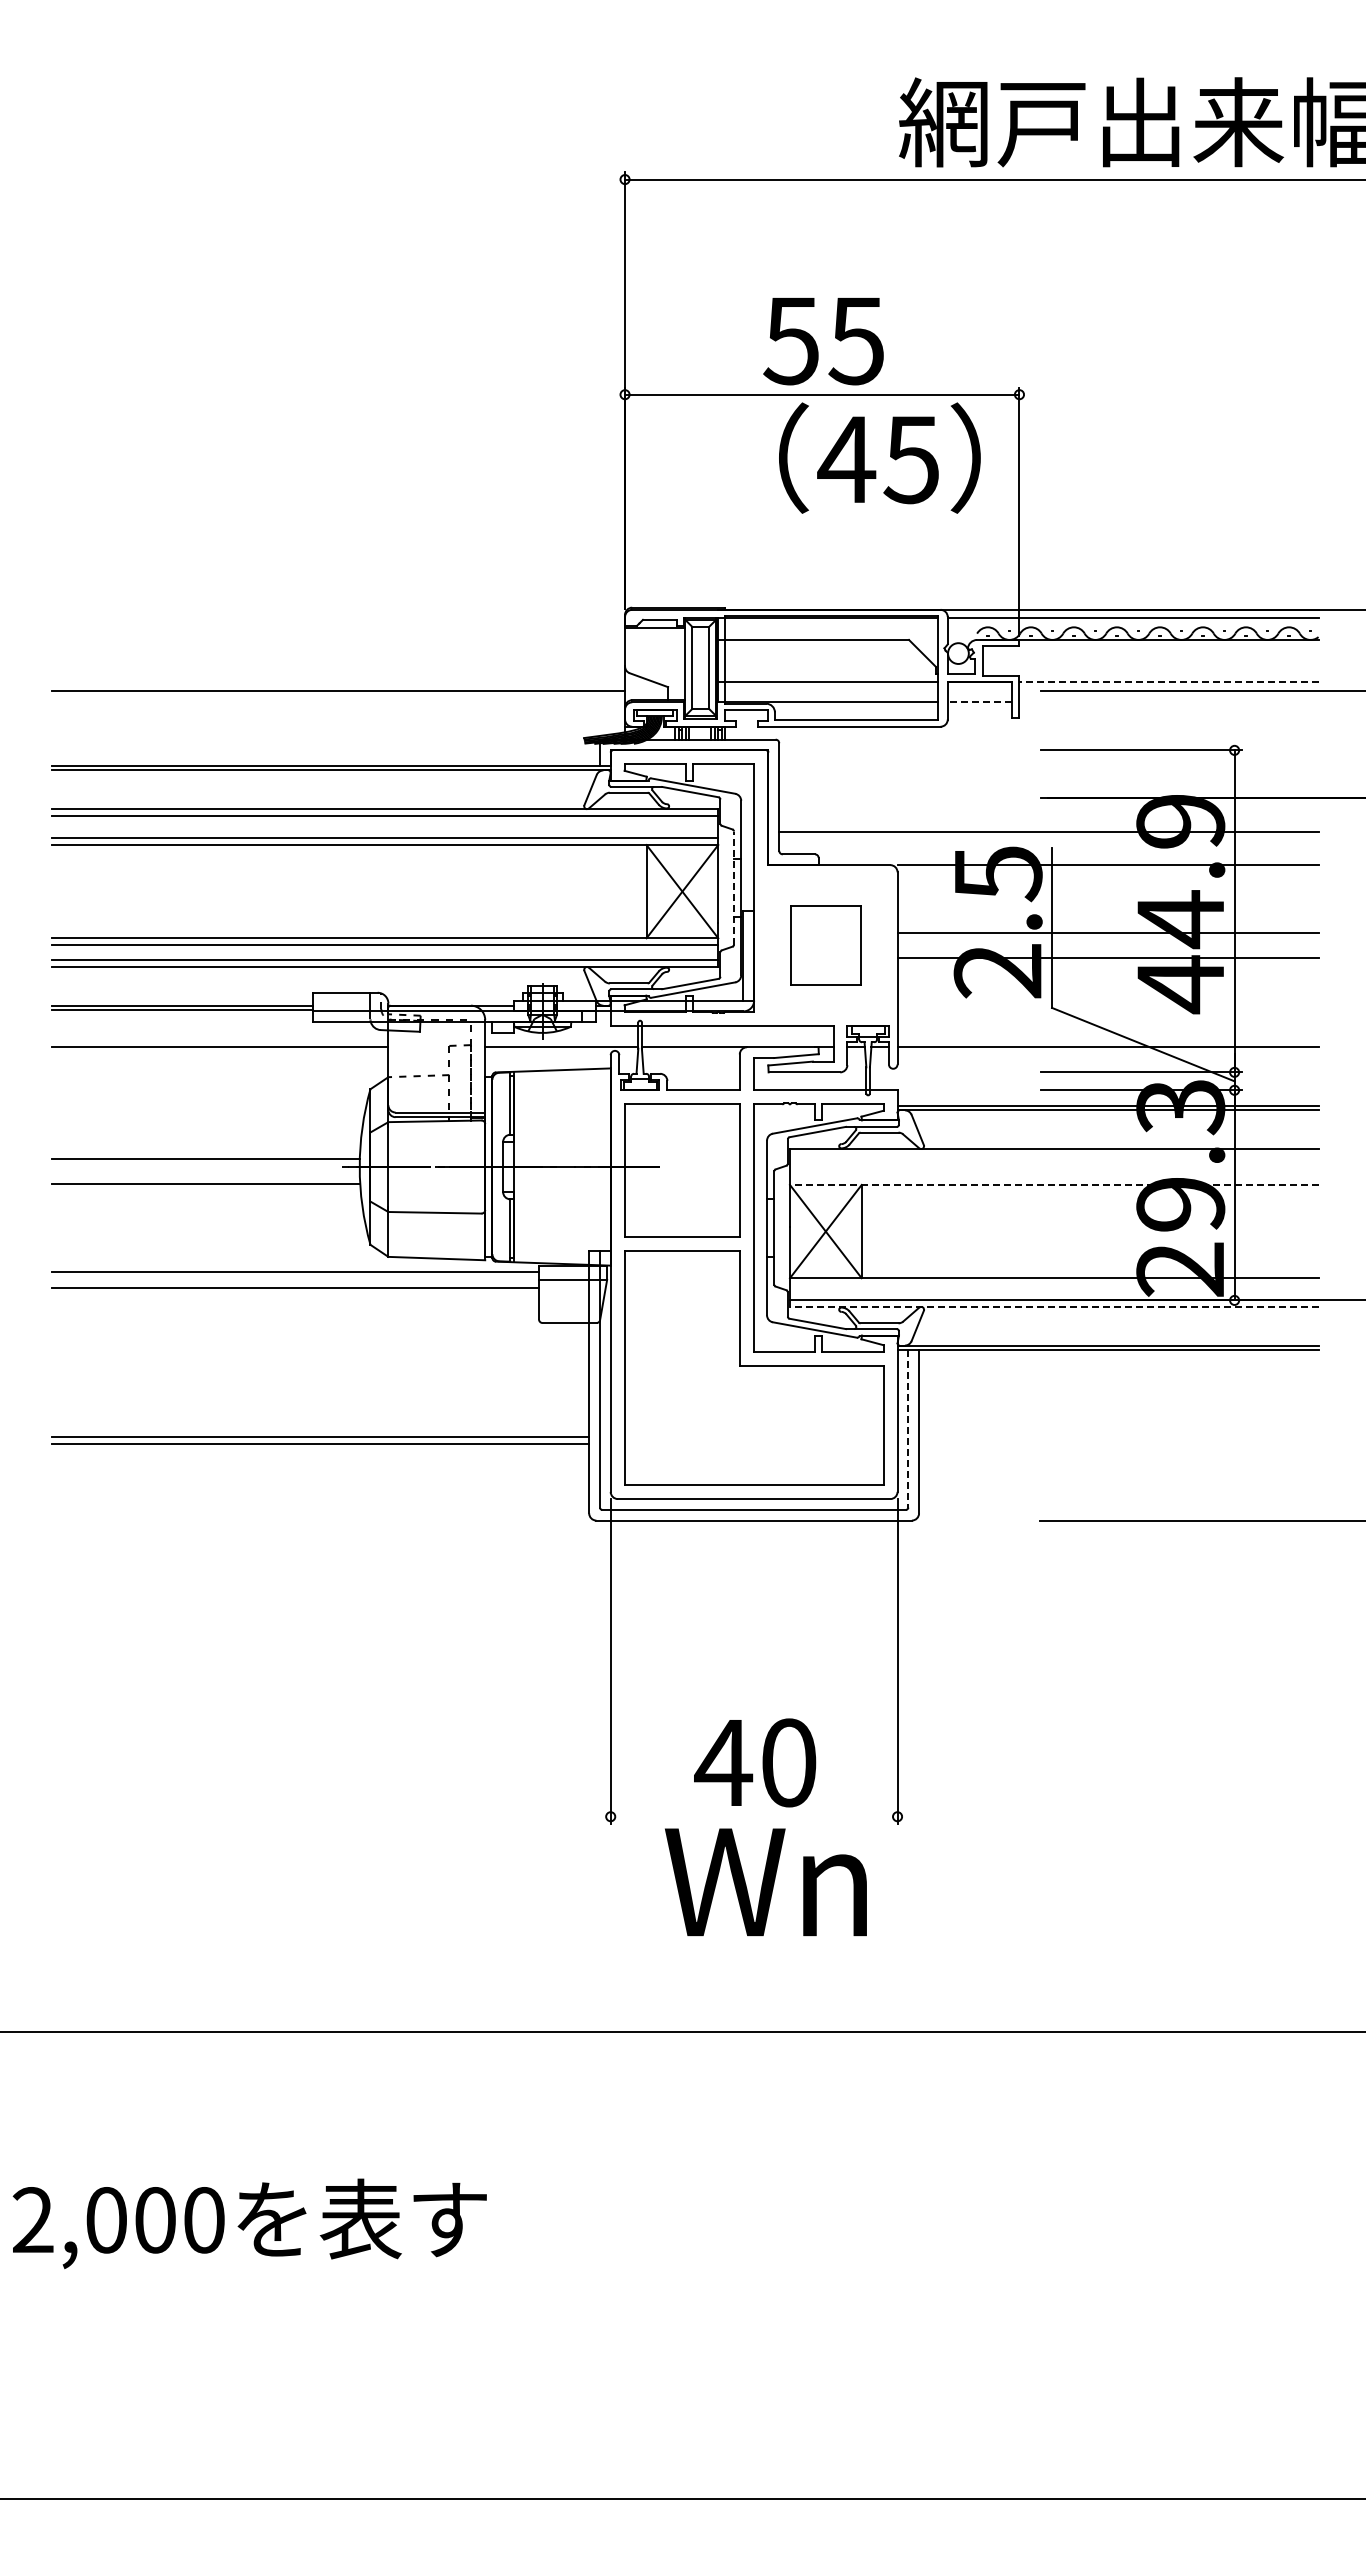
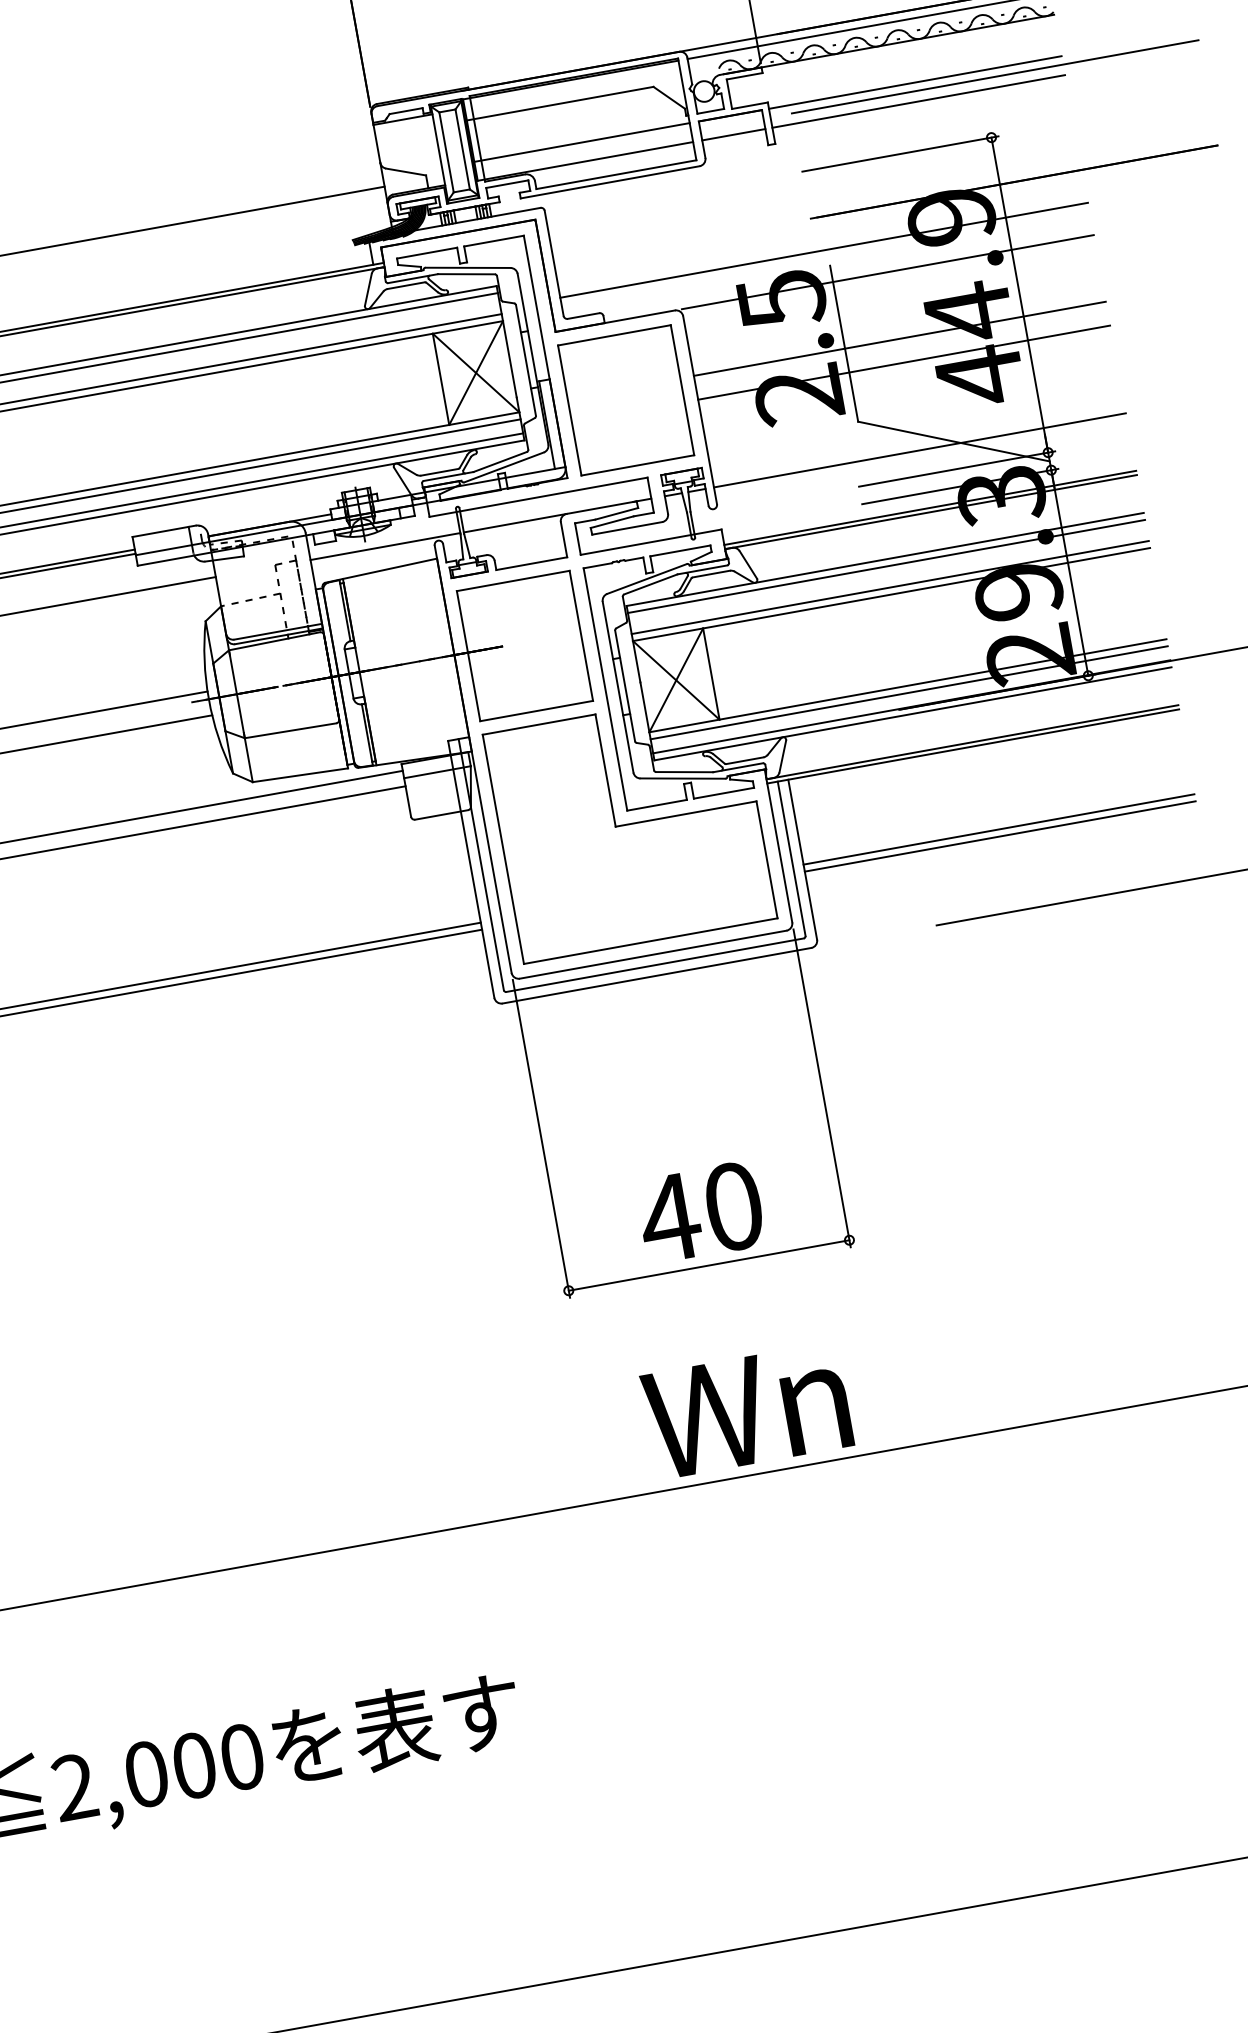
line: (1168, 682) -> (914, 82), dashed -> solid
line: (979, 701) -> (733, 134), dashed -> solid
line: (1168, 701) -> (918, 101), added
line: (734, 888) -> (526, 360), dashed -> solid
part: (825, 945) -> (625, 400), size x1.67
line: (1053, 1156) -> (885, 566), added
line: (1053, 1177) -> (889, 587), added
line: (1053, 1184) -> (890, 594), dashed -> solid
line: (1053, 1285) -> (908, 693), added
line: (1053, 1306) -> (912, 713), dashed -> solid
line: (908, 1428) -> (791, 858), dashed -> solid
line: (1118, 1436) -> (998, 829), added
line: (1118, 1443) -> (999, 836), added
line: (753, 1816) -> (708, 1265), added
text: (765, 1882) -> (746, 1411), moved

